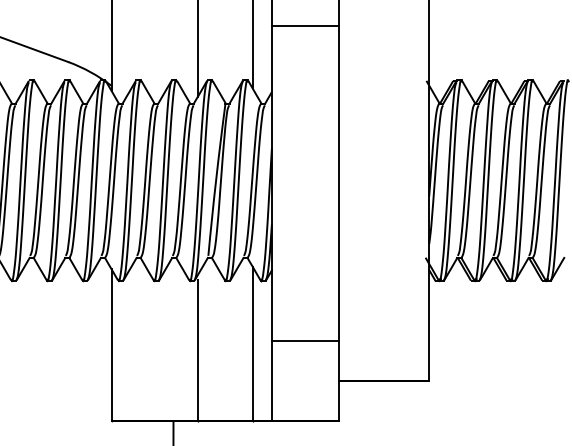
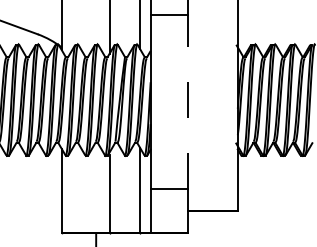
line: (338, 183) -> (187, 101), solid -> dashed

